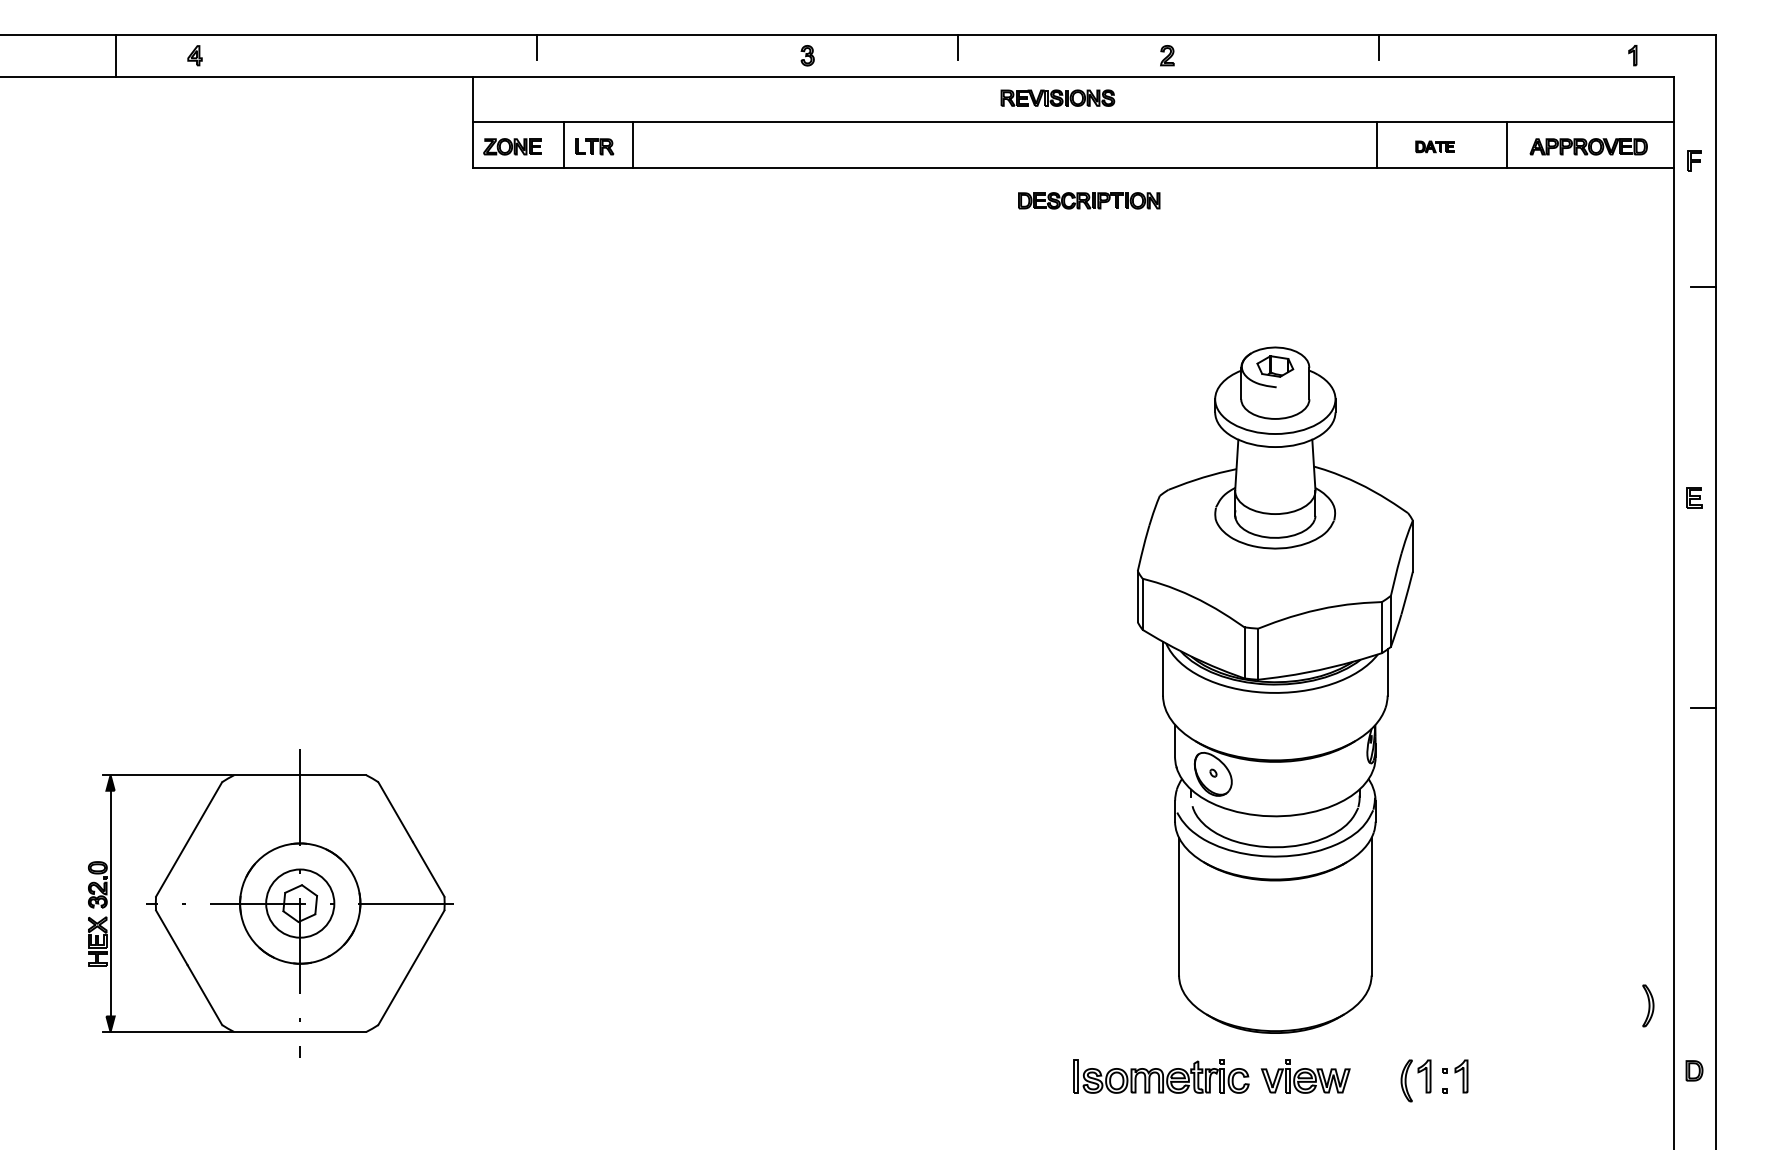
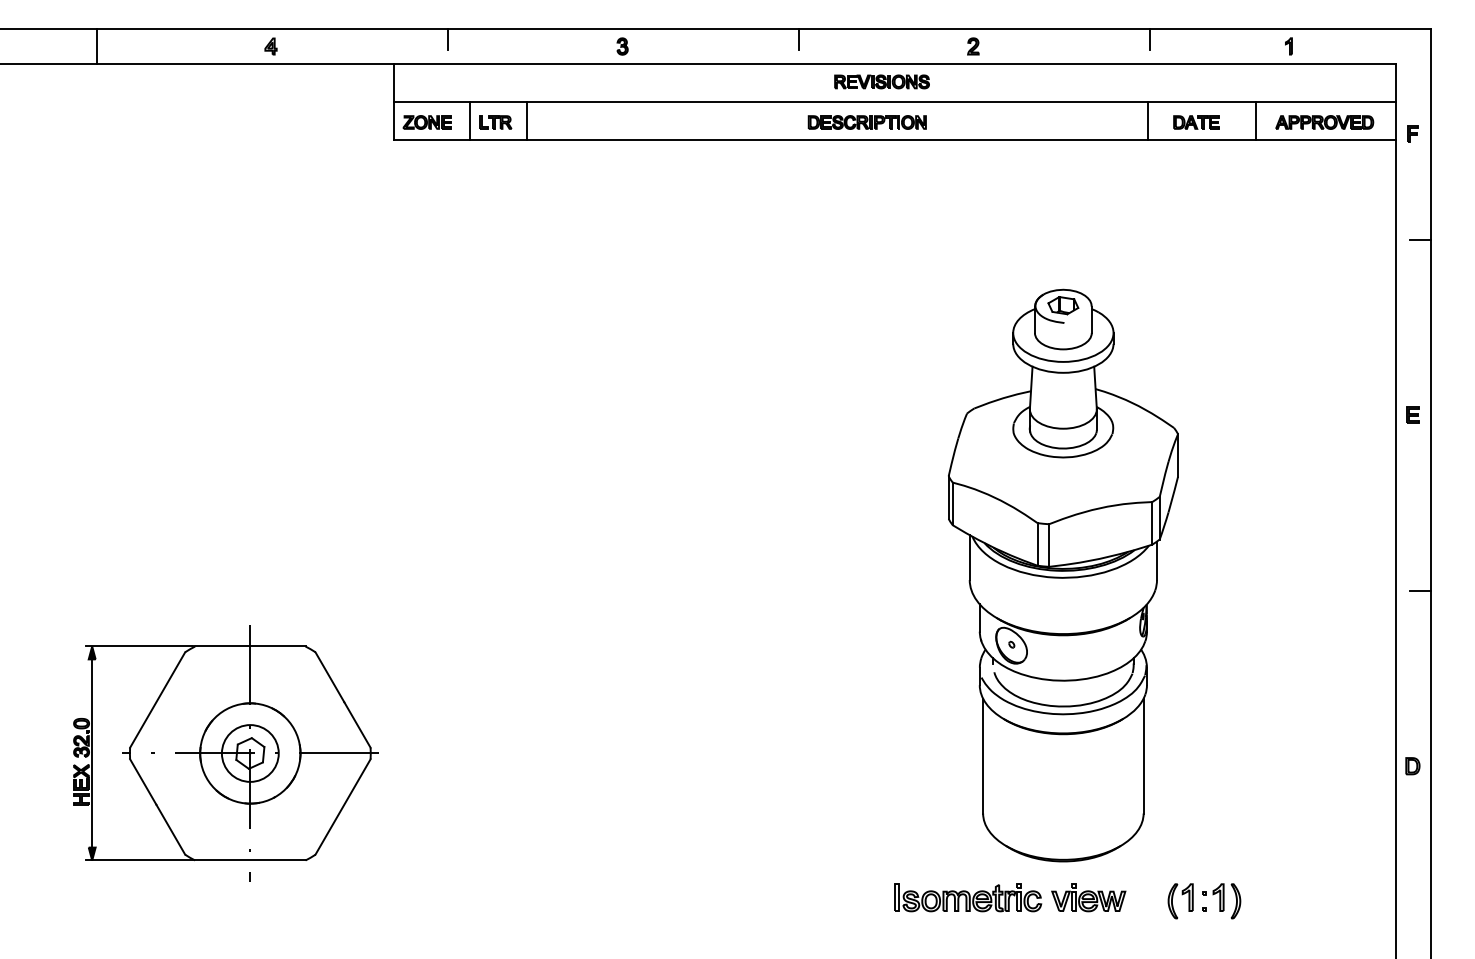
part: (194, 55) -> (270, 46), moved
part: (807, 55) -> (622, 46), moved
part: (1632, 55) -> (1288, 46), moved
part: (1434, 146) -> (1196, 122), size x1.43
part: (1089, 200) -> (867, 122), moved
part: (1648, 1005) -> (1236, 900), moved
part: (1694, 1070) -> (1412, 765), moved

